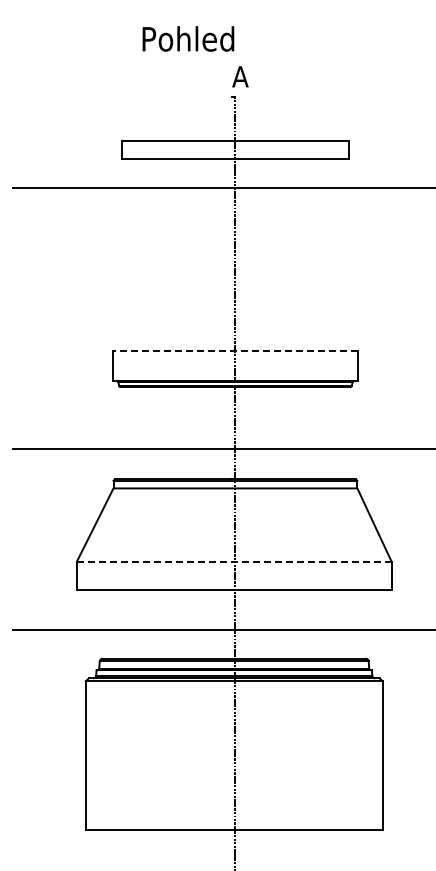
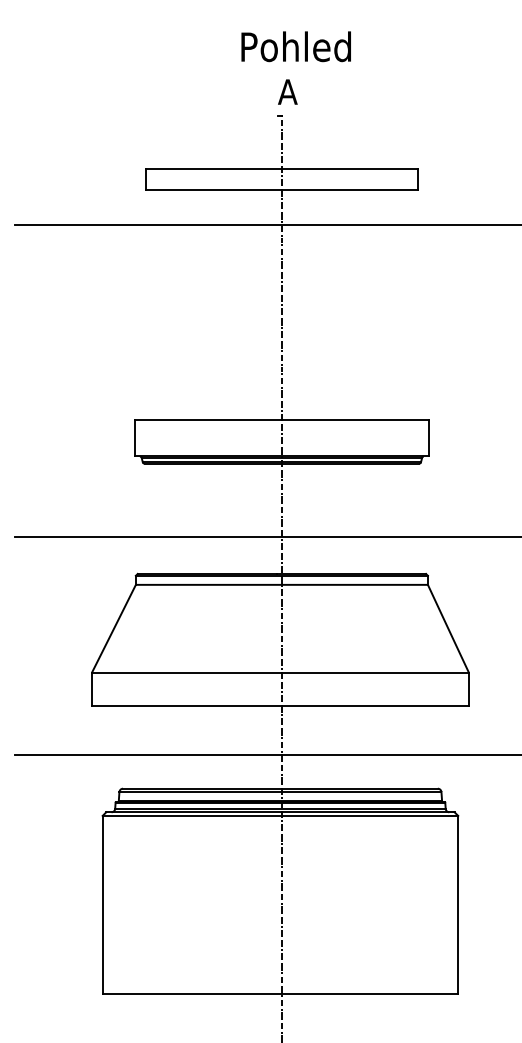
text: (188, 38) -> (296, 46), moved
line: (235, 350) -> (281, 419), dashed -> solid
line: (234, 562) -> (280, 673), dashed -> solid

